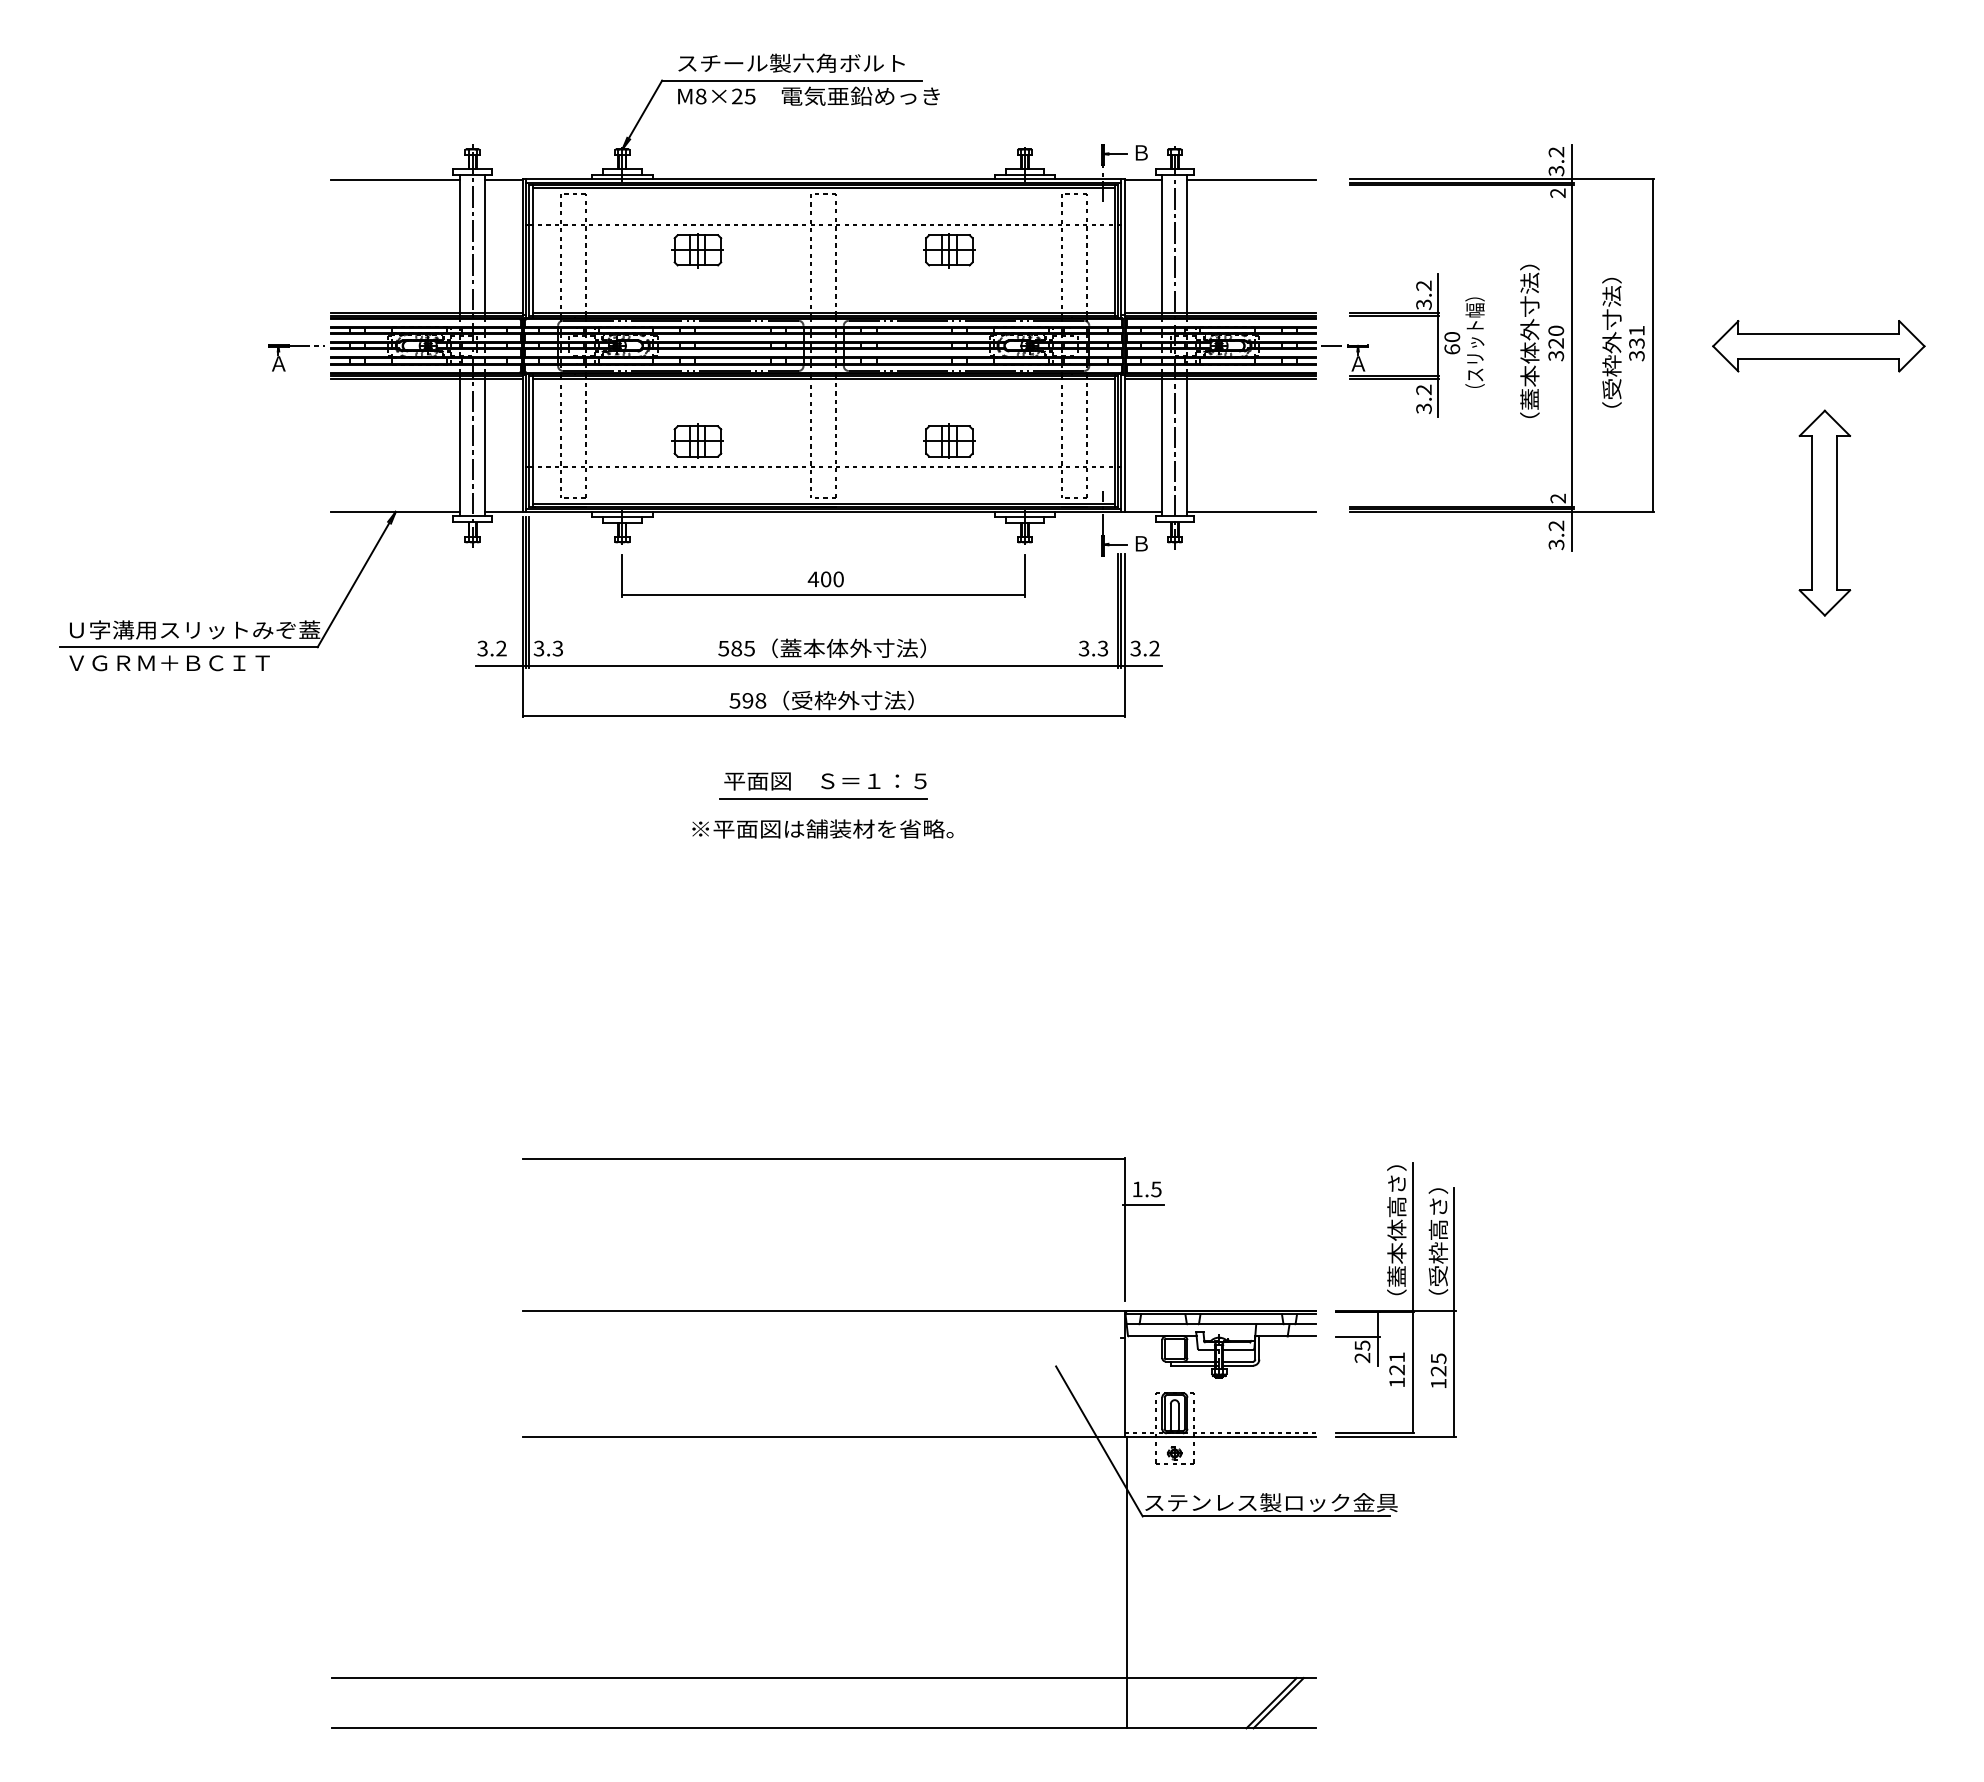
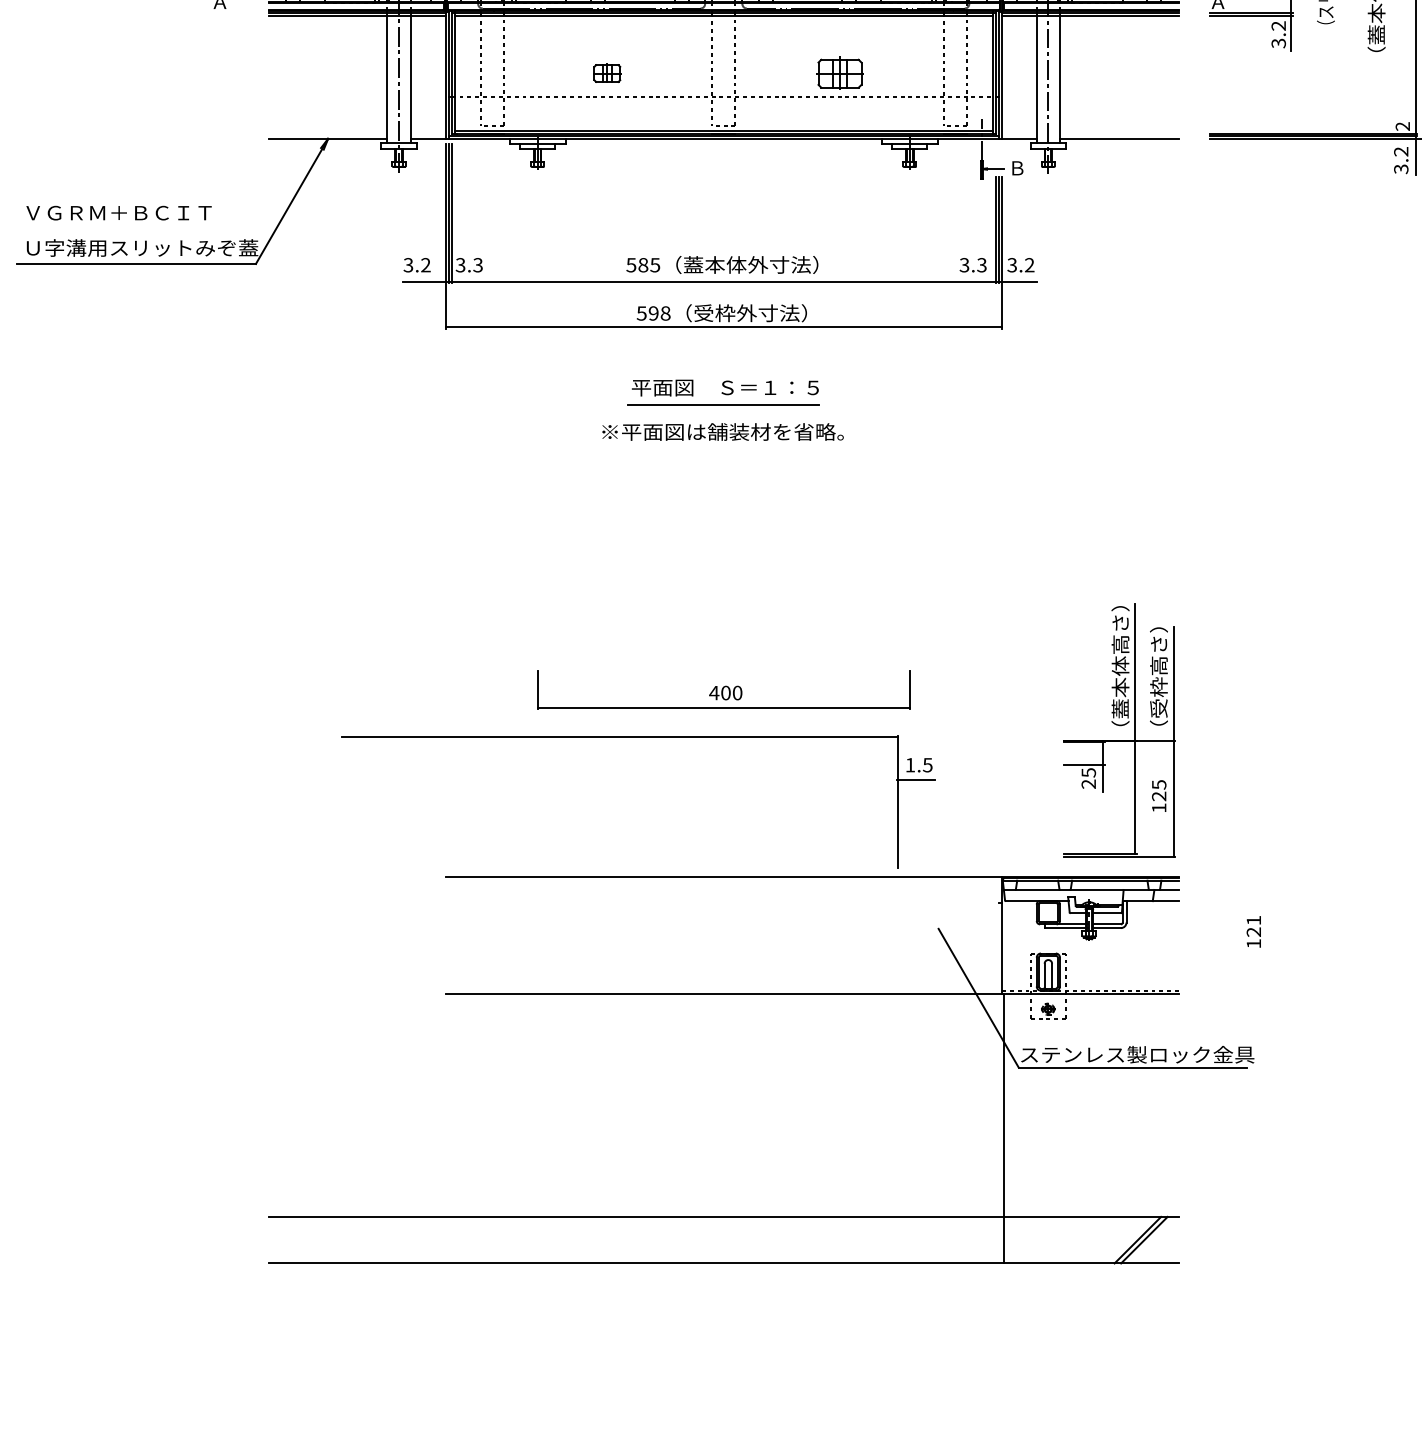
part: (697, 440) -> (607, 72), size x0.6
part: (823, 575) -> (723, 689), moved
text: (169, 663) -> (118, 213), moved
part: (843, 1159) -> (638, 737), moved
part: (1395, 1299) -> (1119, 730), moved

